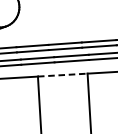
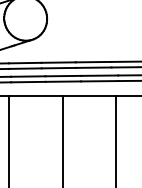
line: (63, 75) -> (89, 95), dashed -> solid

